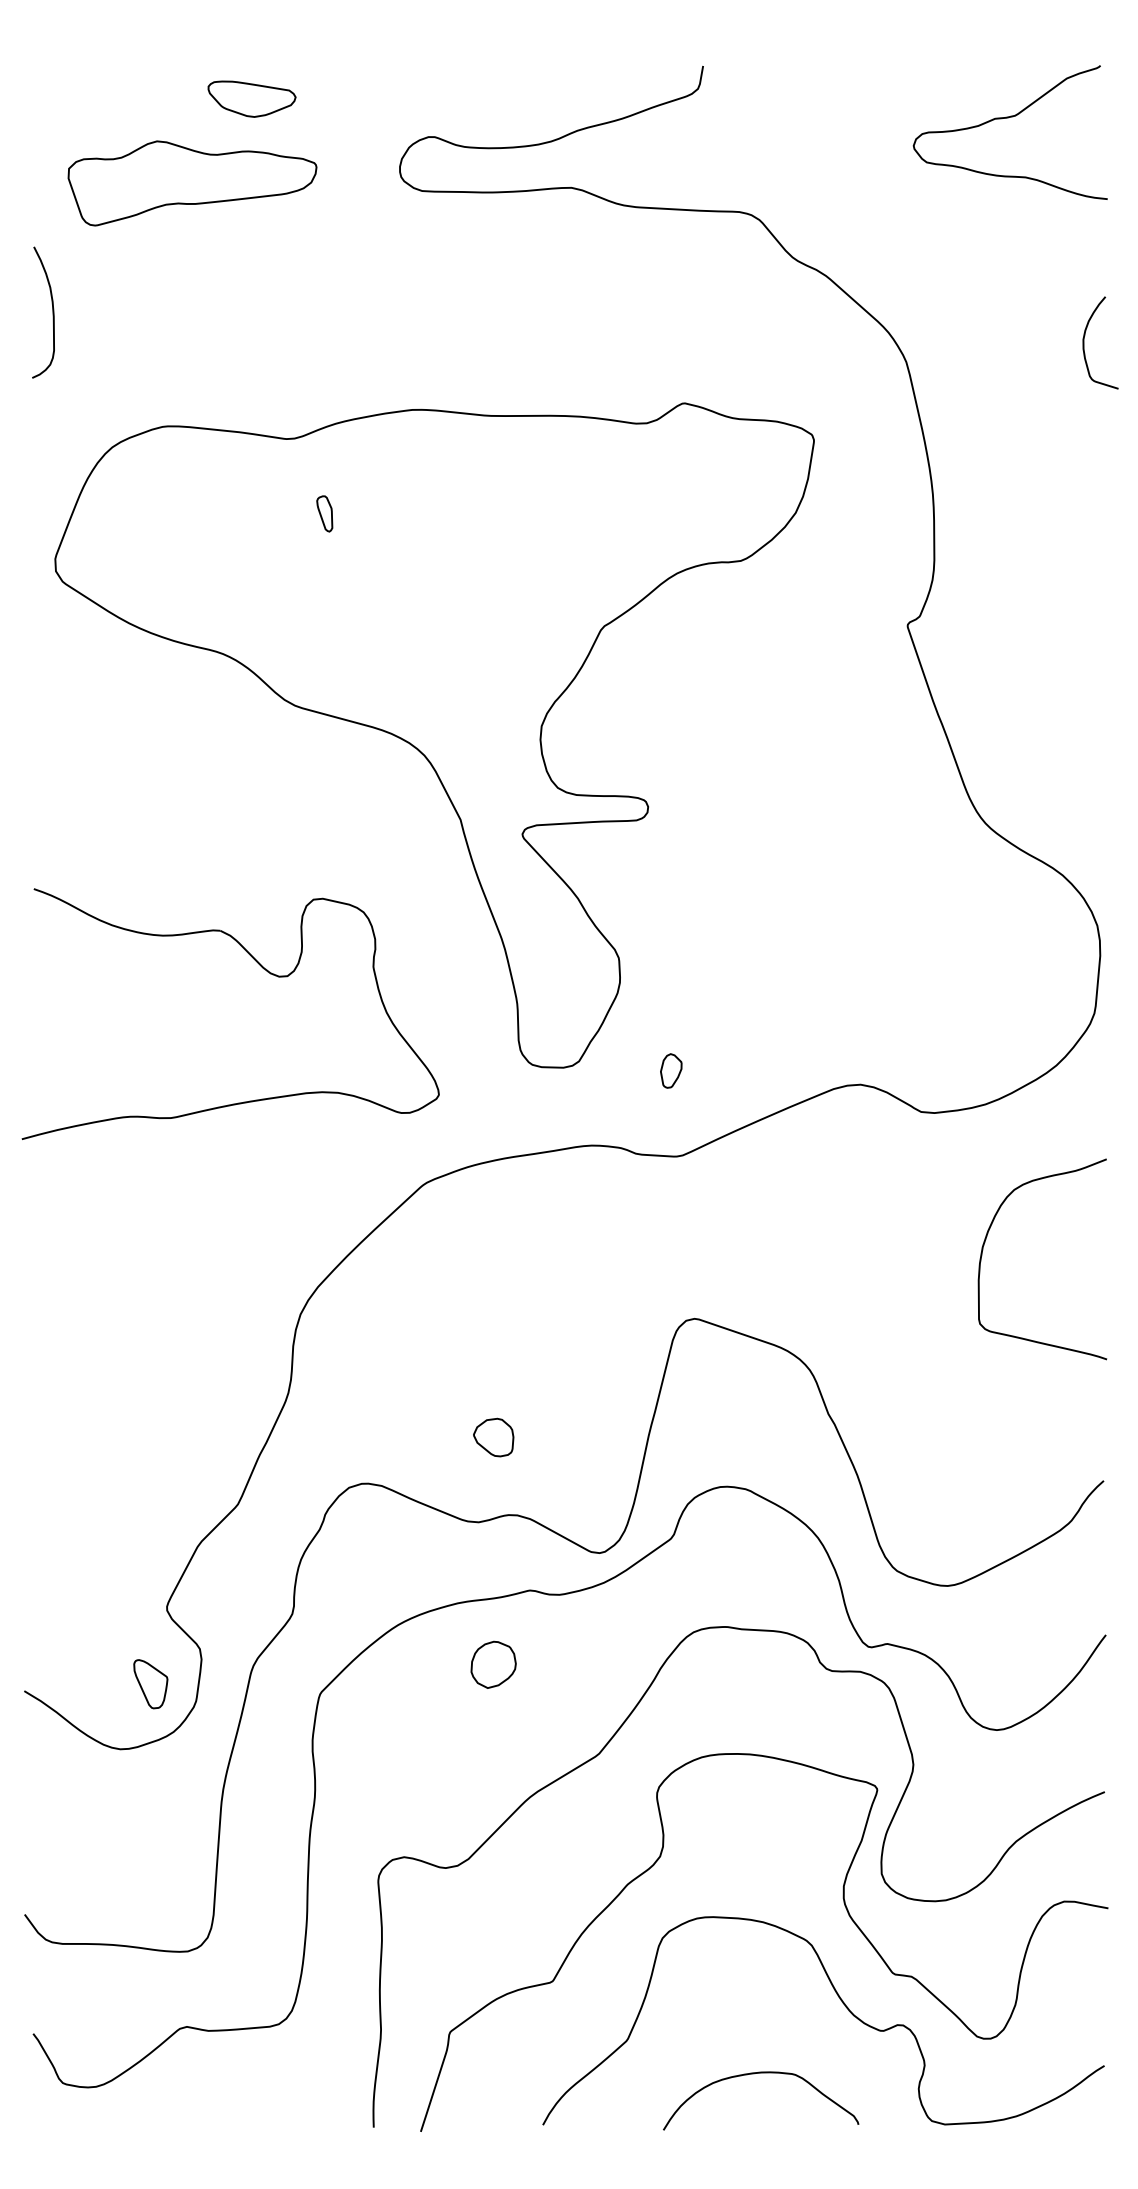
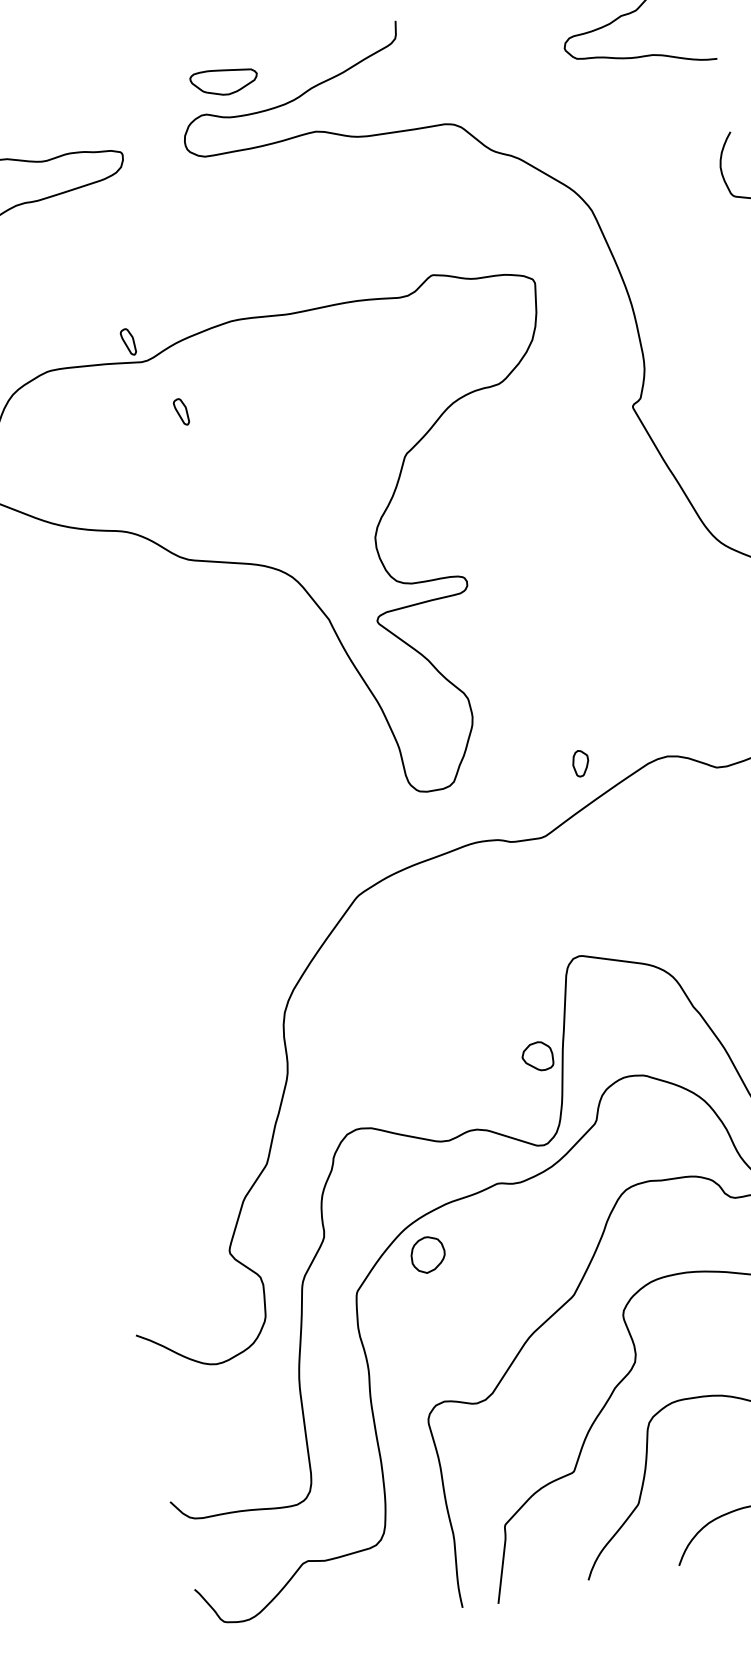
part: (251, 98) -> (224, 81), moved
part: (274, 409) -> (128, 341), added
part: (263, 969) -> (204, 761), removed
part: (671, 1070) -> (580, 763), moved
part: (493, 1437) -> (537, 1056), moved
part: (493, 1664) -> (427, 1254), moved
part: (150, 1684) -> (229, 1311), removed

